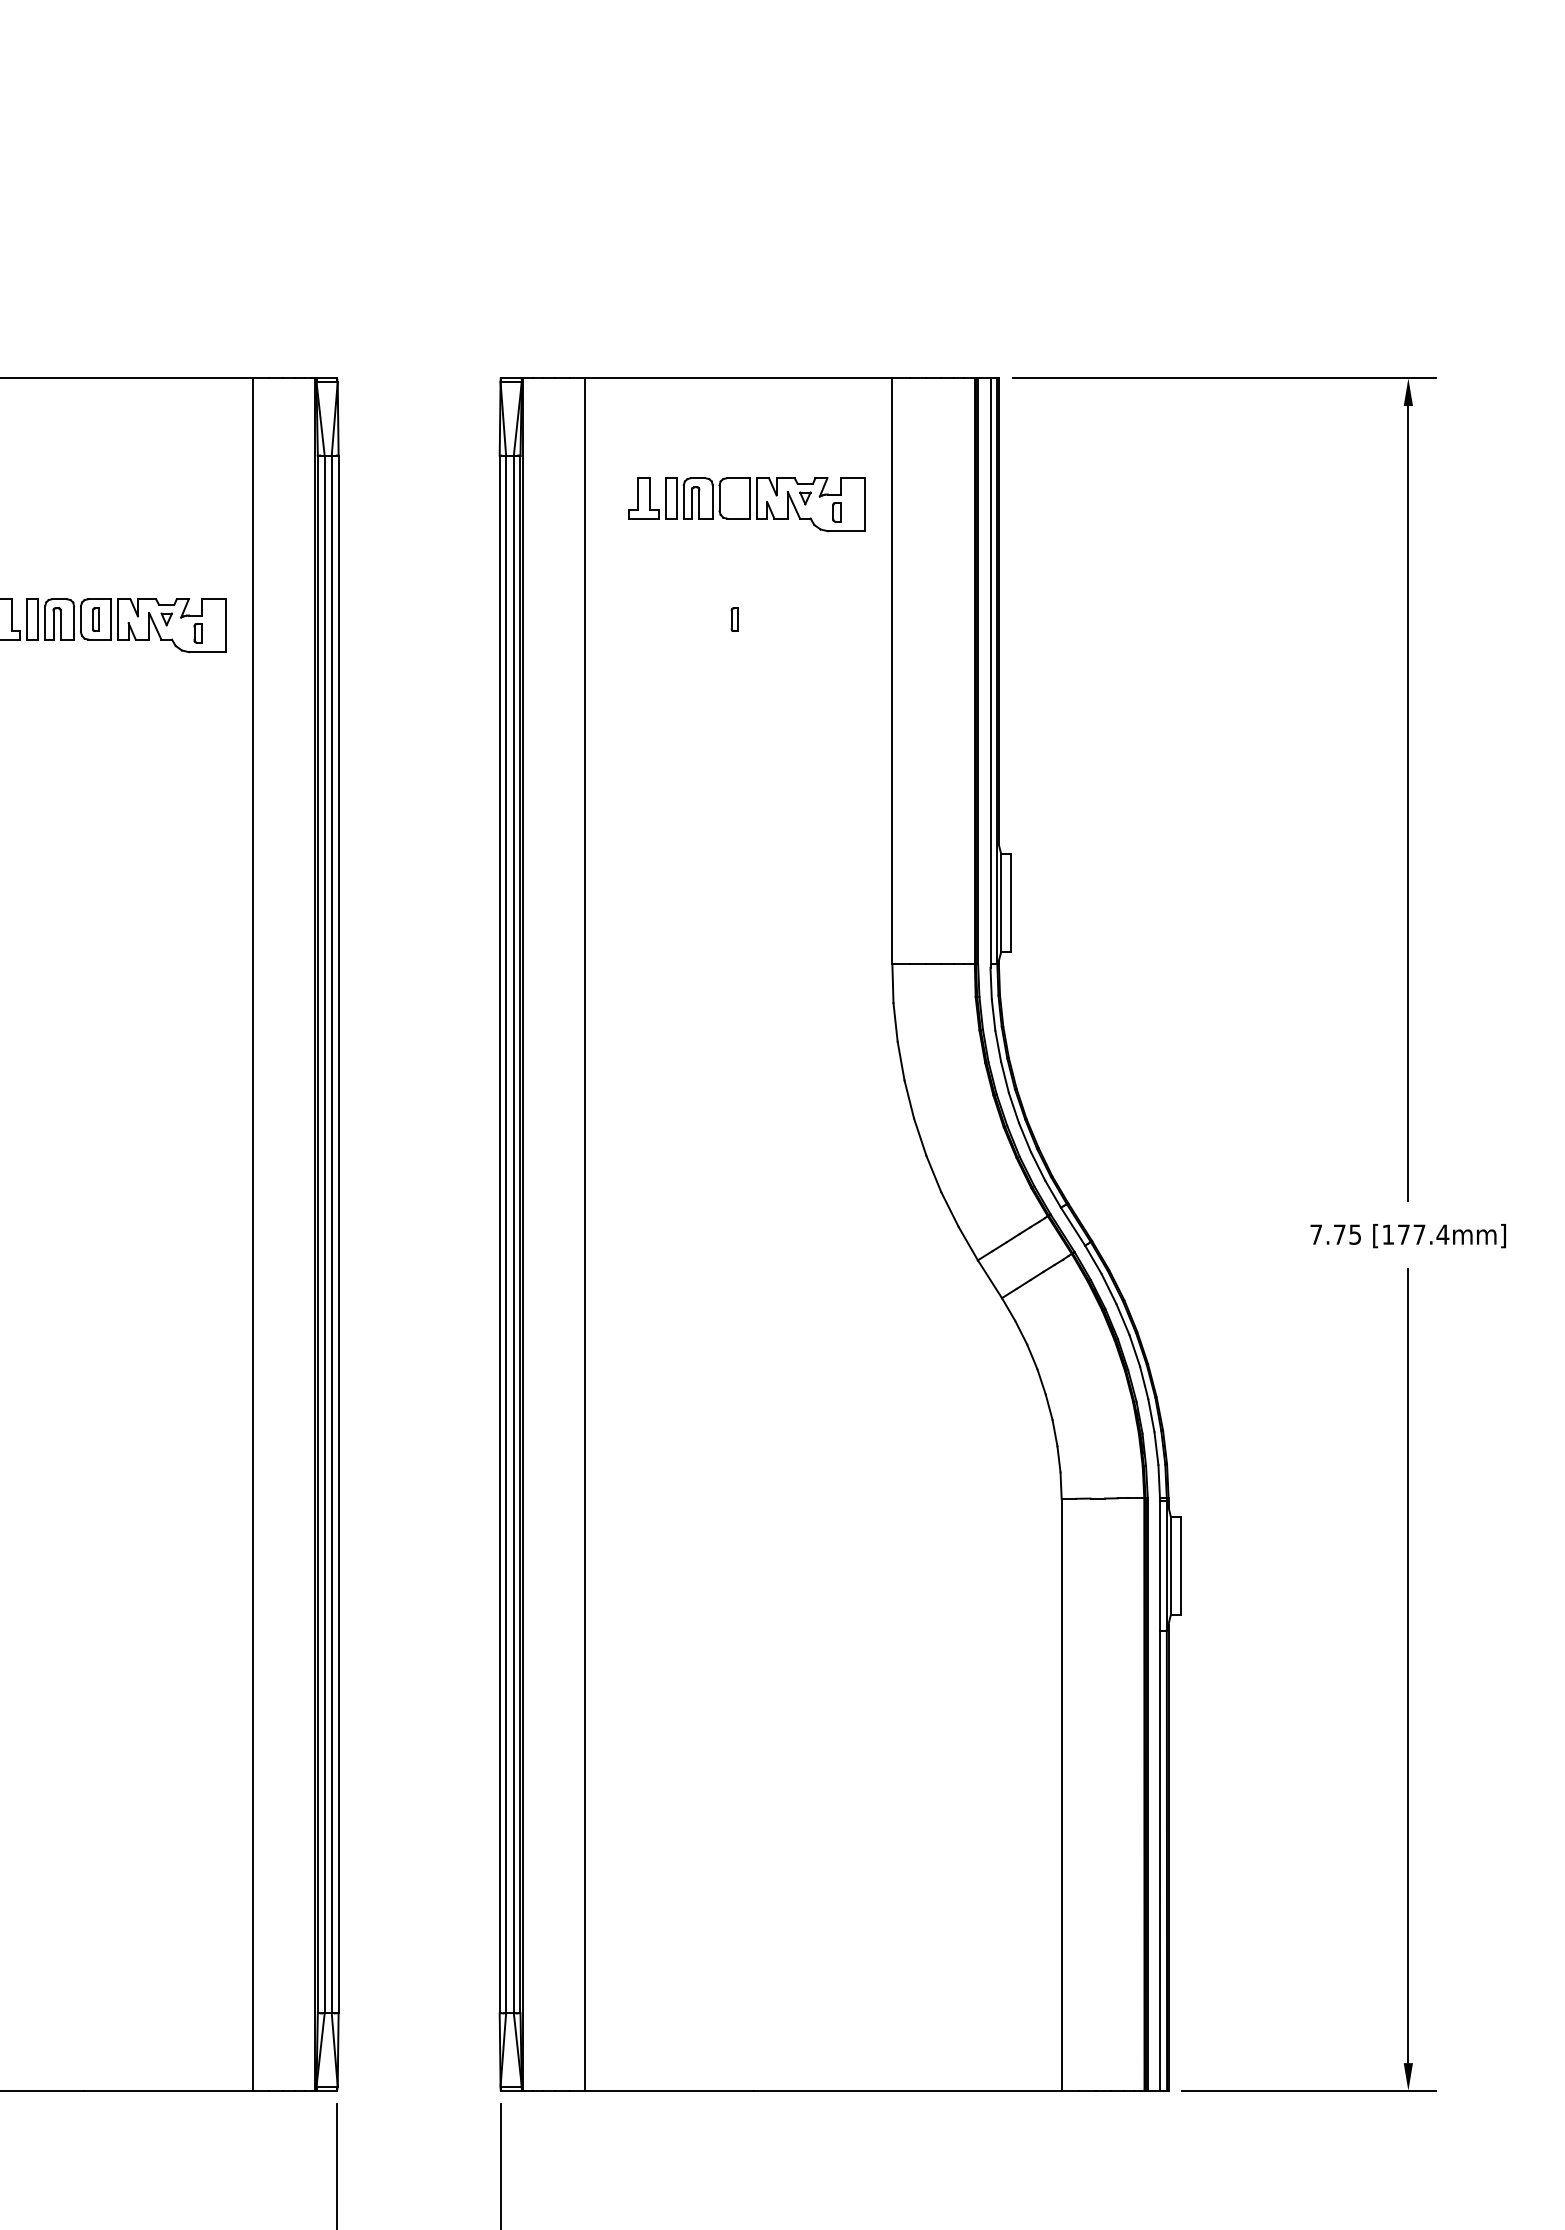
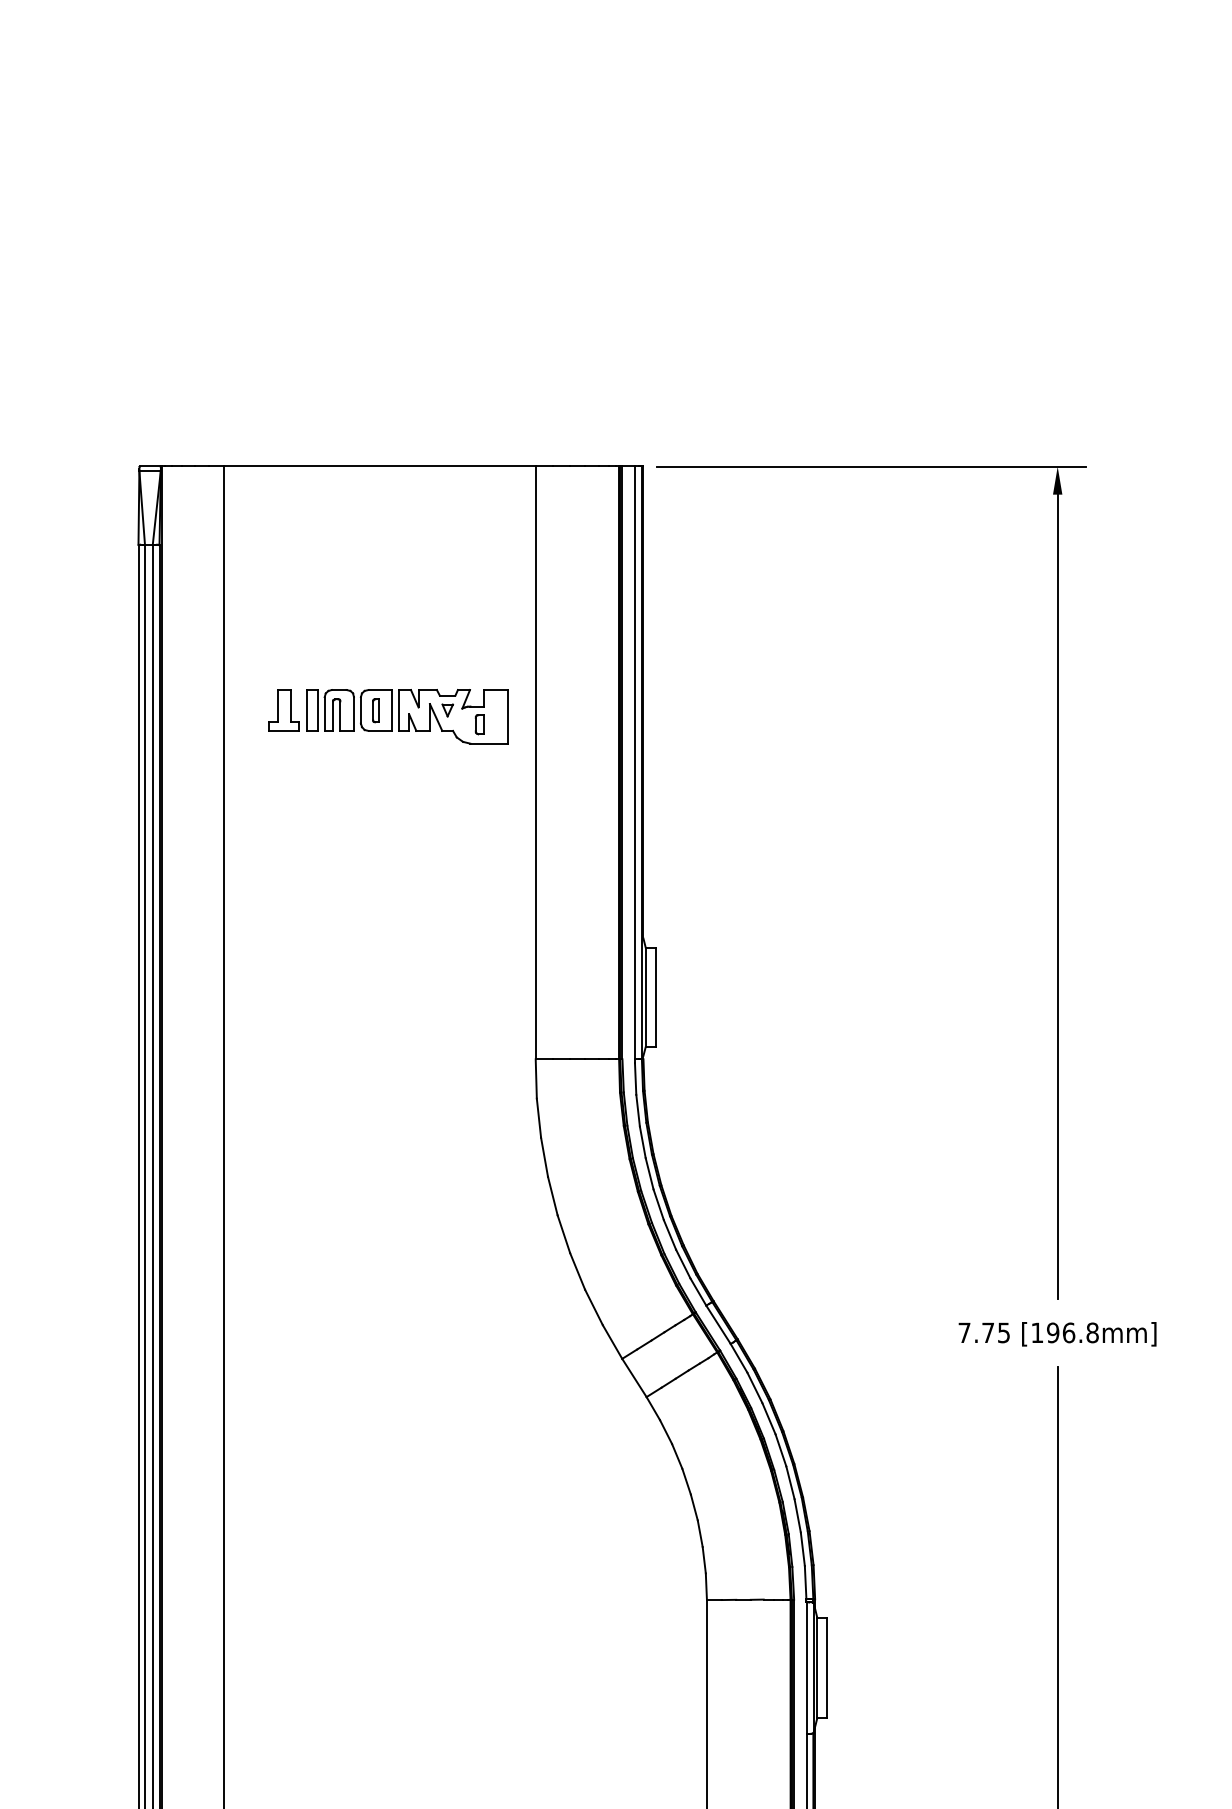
part: (746, 504) -> (388, 716), moved
text: (1423, 1234) -> (1073, 1332), [177.4mm] -> [196.8mm]

